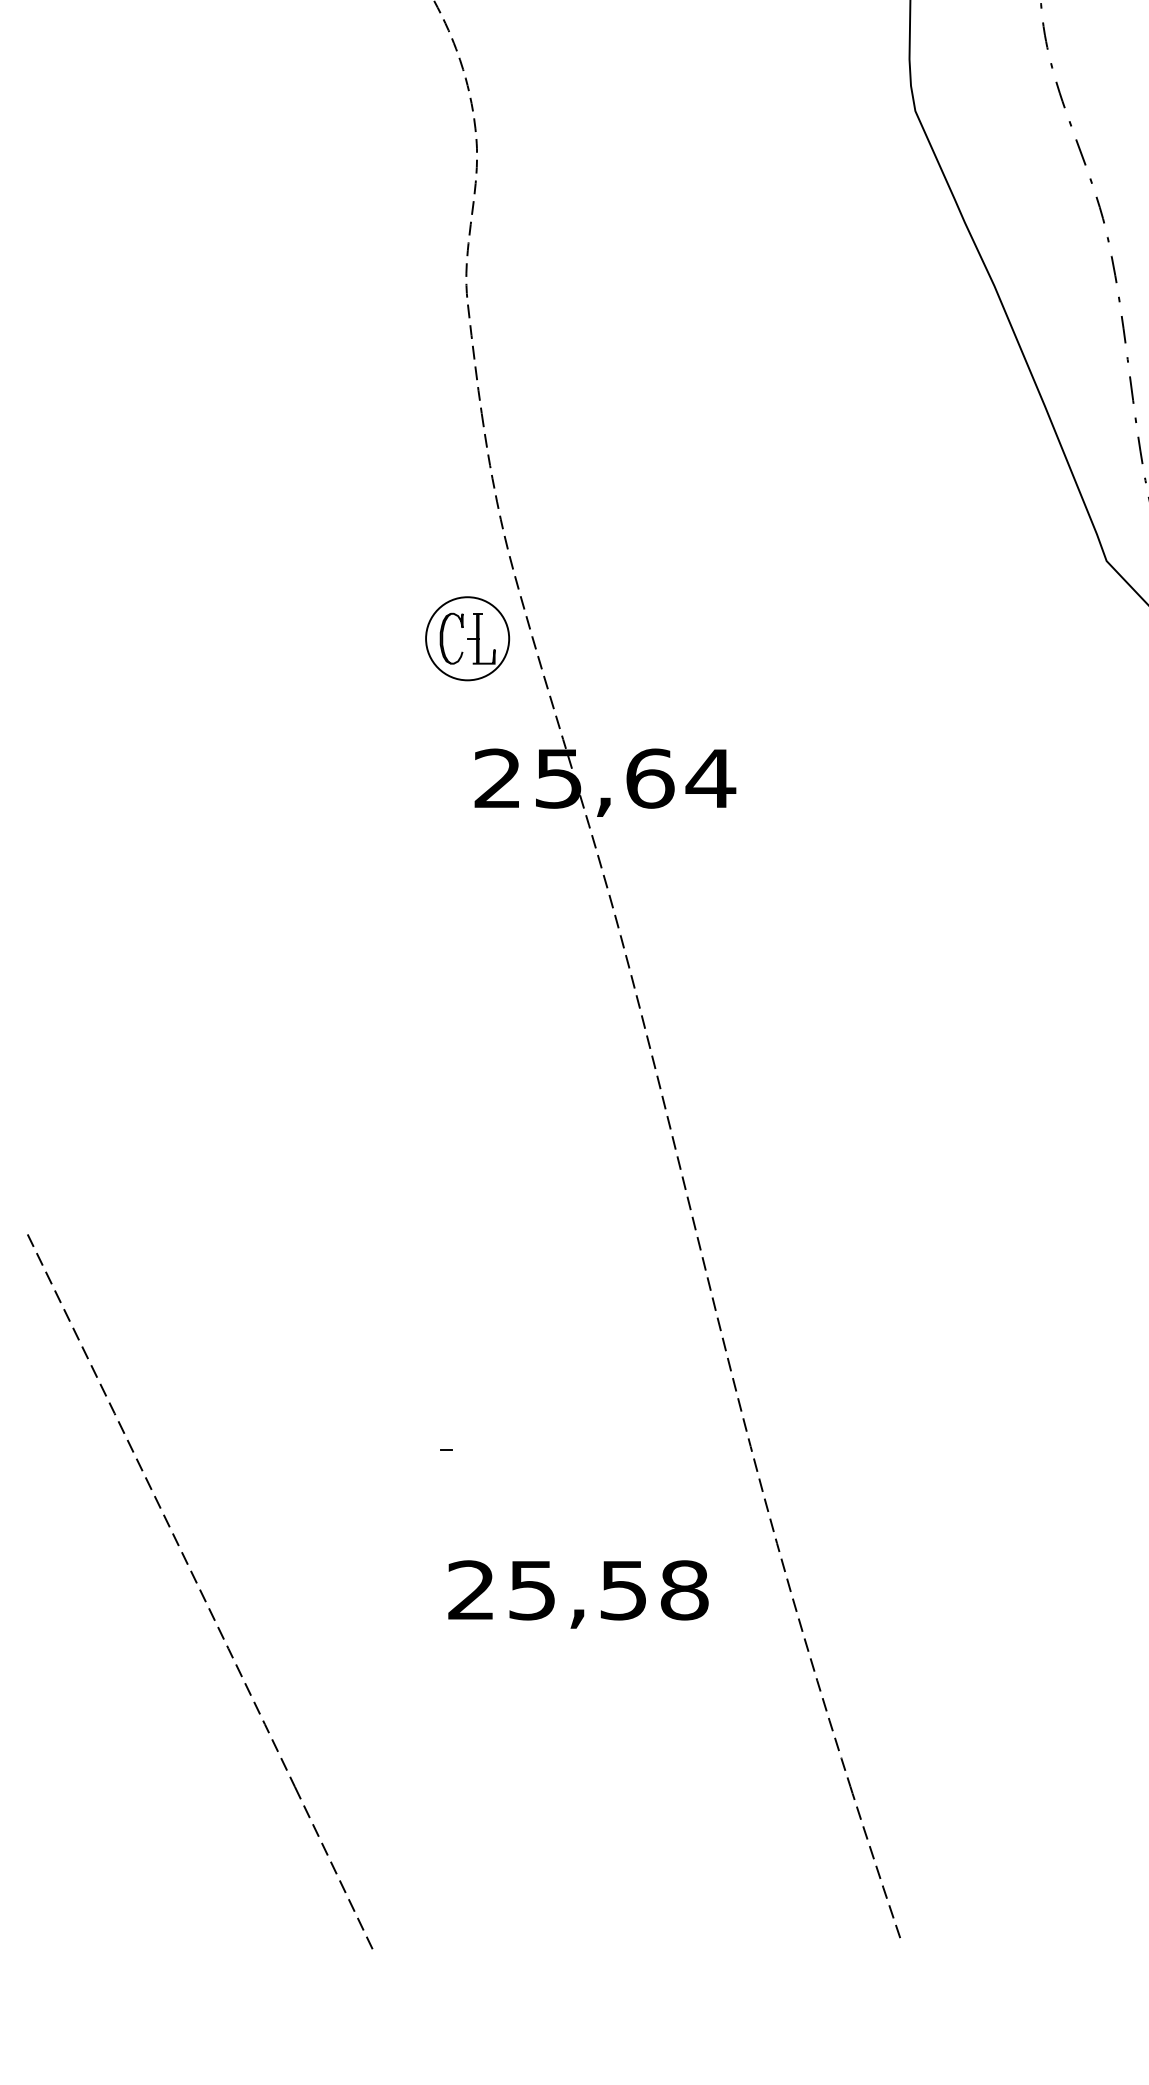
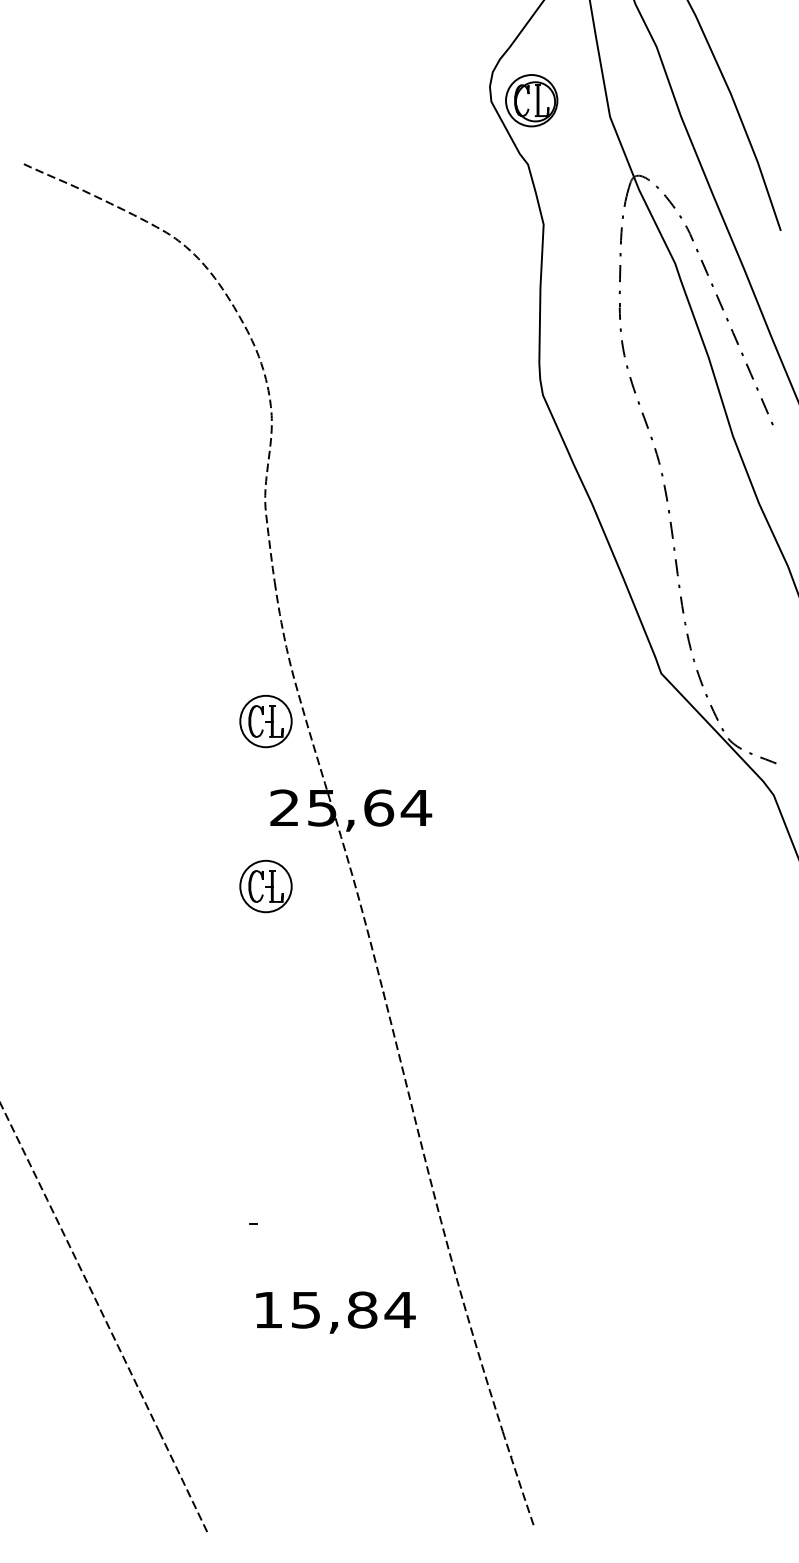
part: (466, 905) -> (265, 886), added
text: (578, 1589) -> (334, 1309), 25,58 -> 15,84

